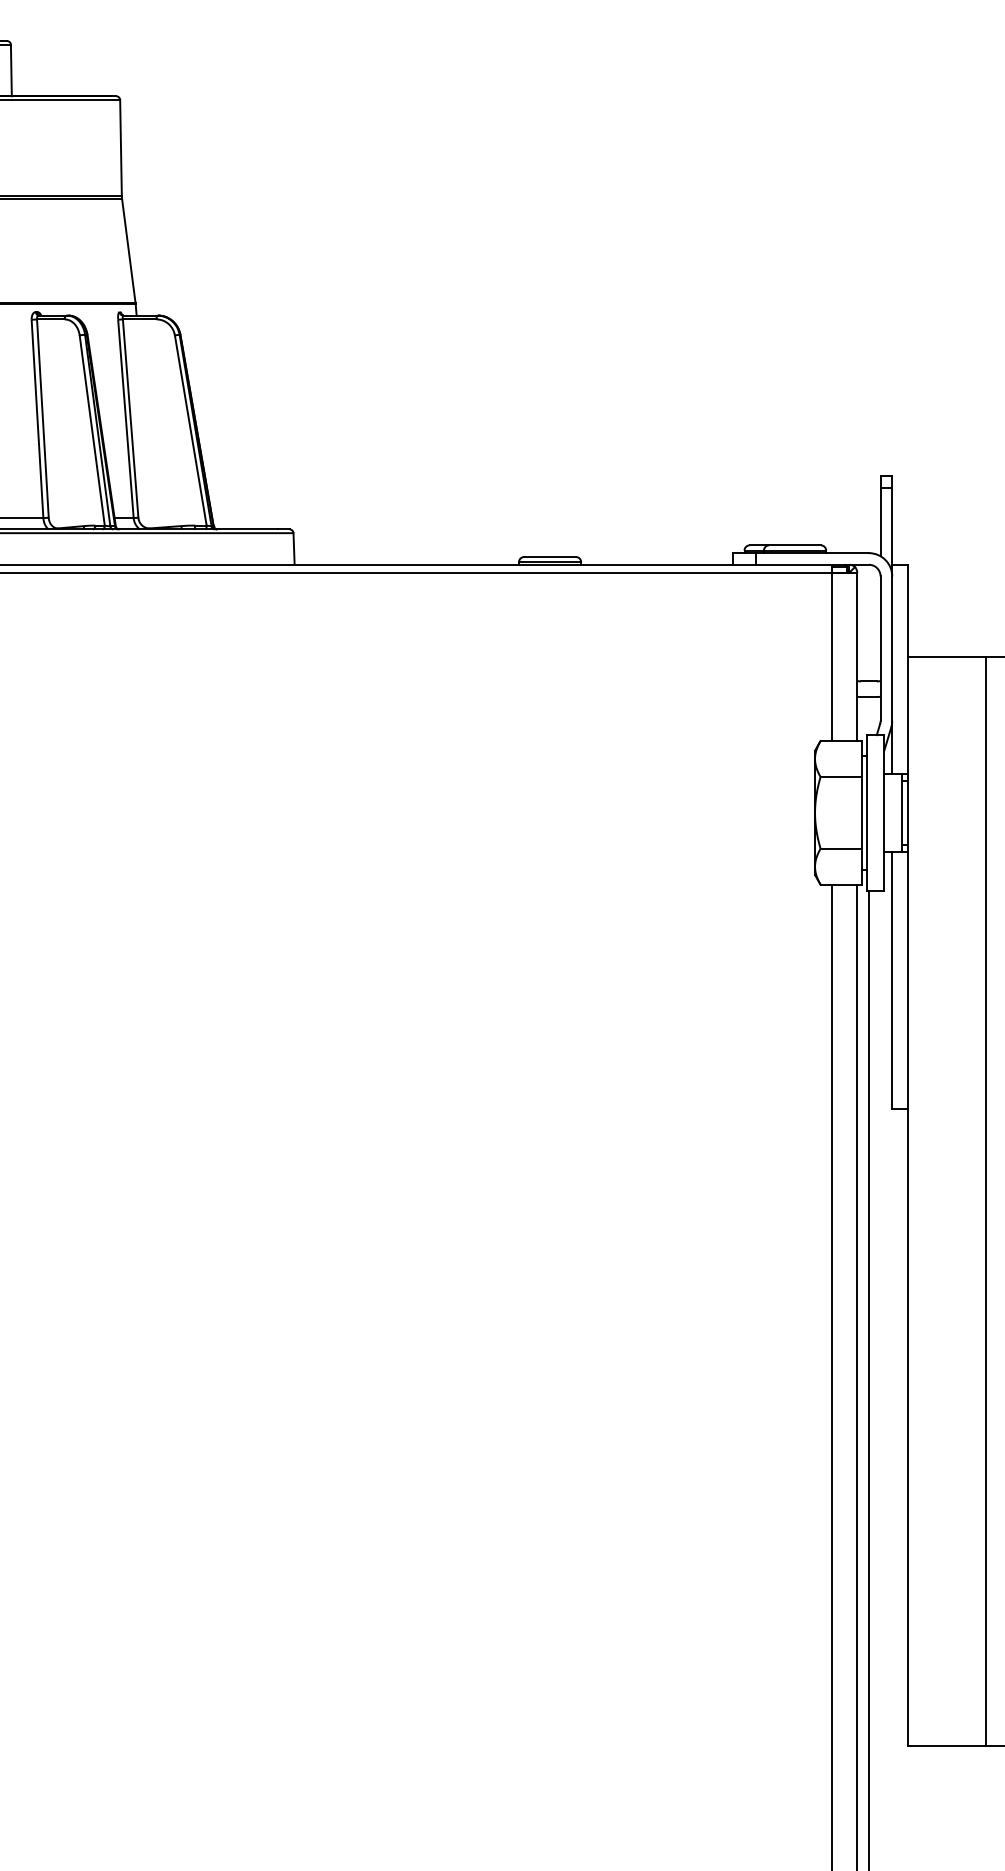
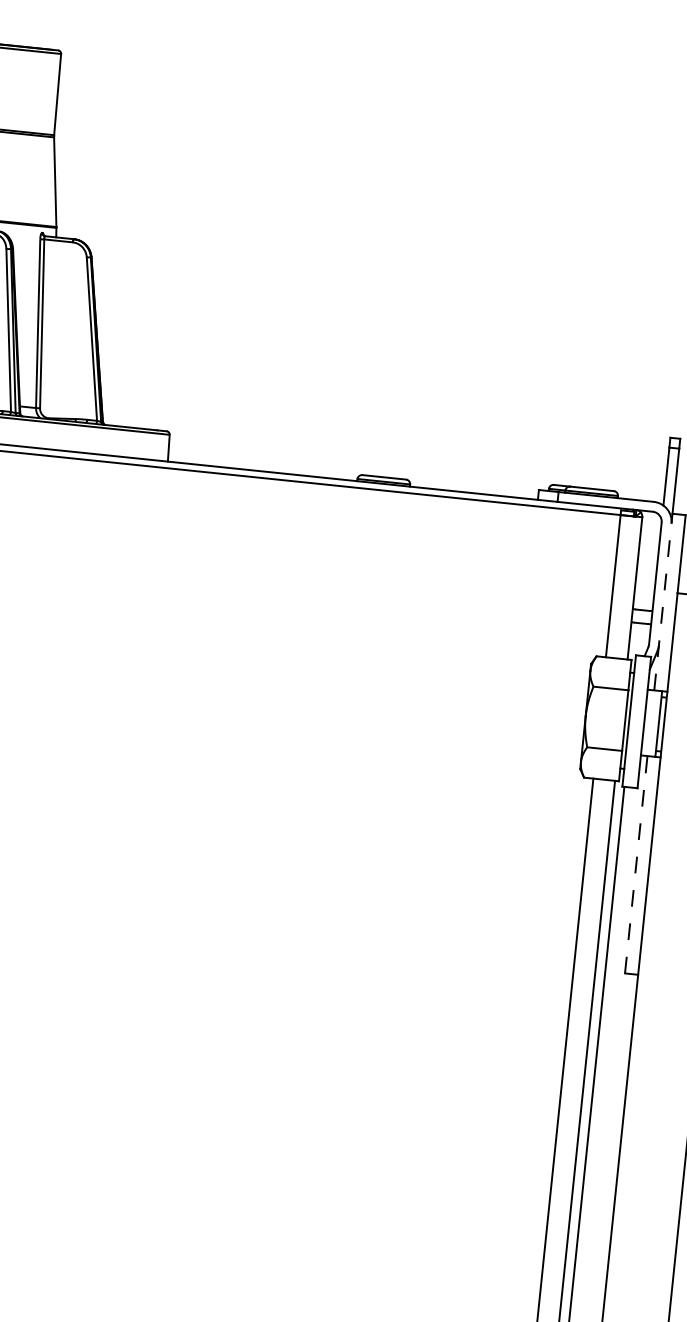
line: (892, 669) -> (663, 602), solid -> dashed
line: (892, 980) -> (636, 864), solid -> dashed

